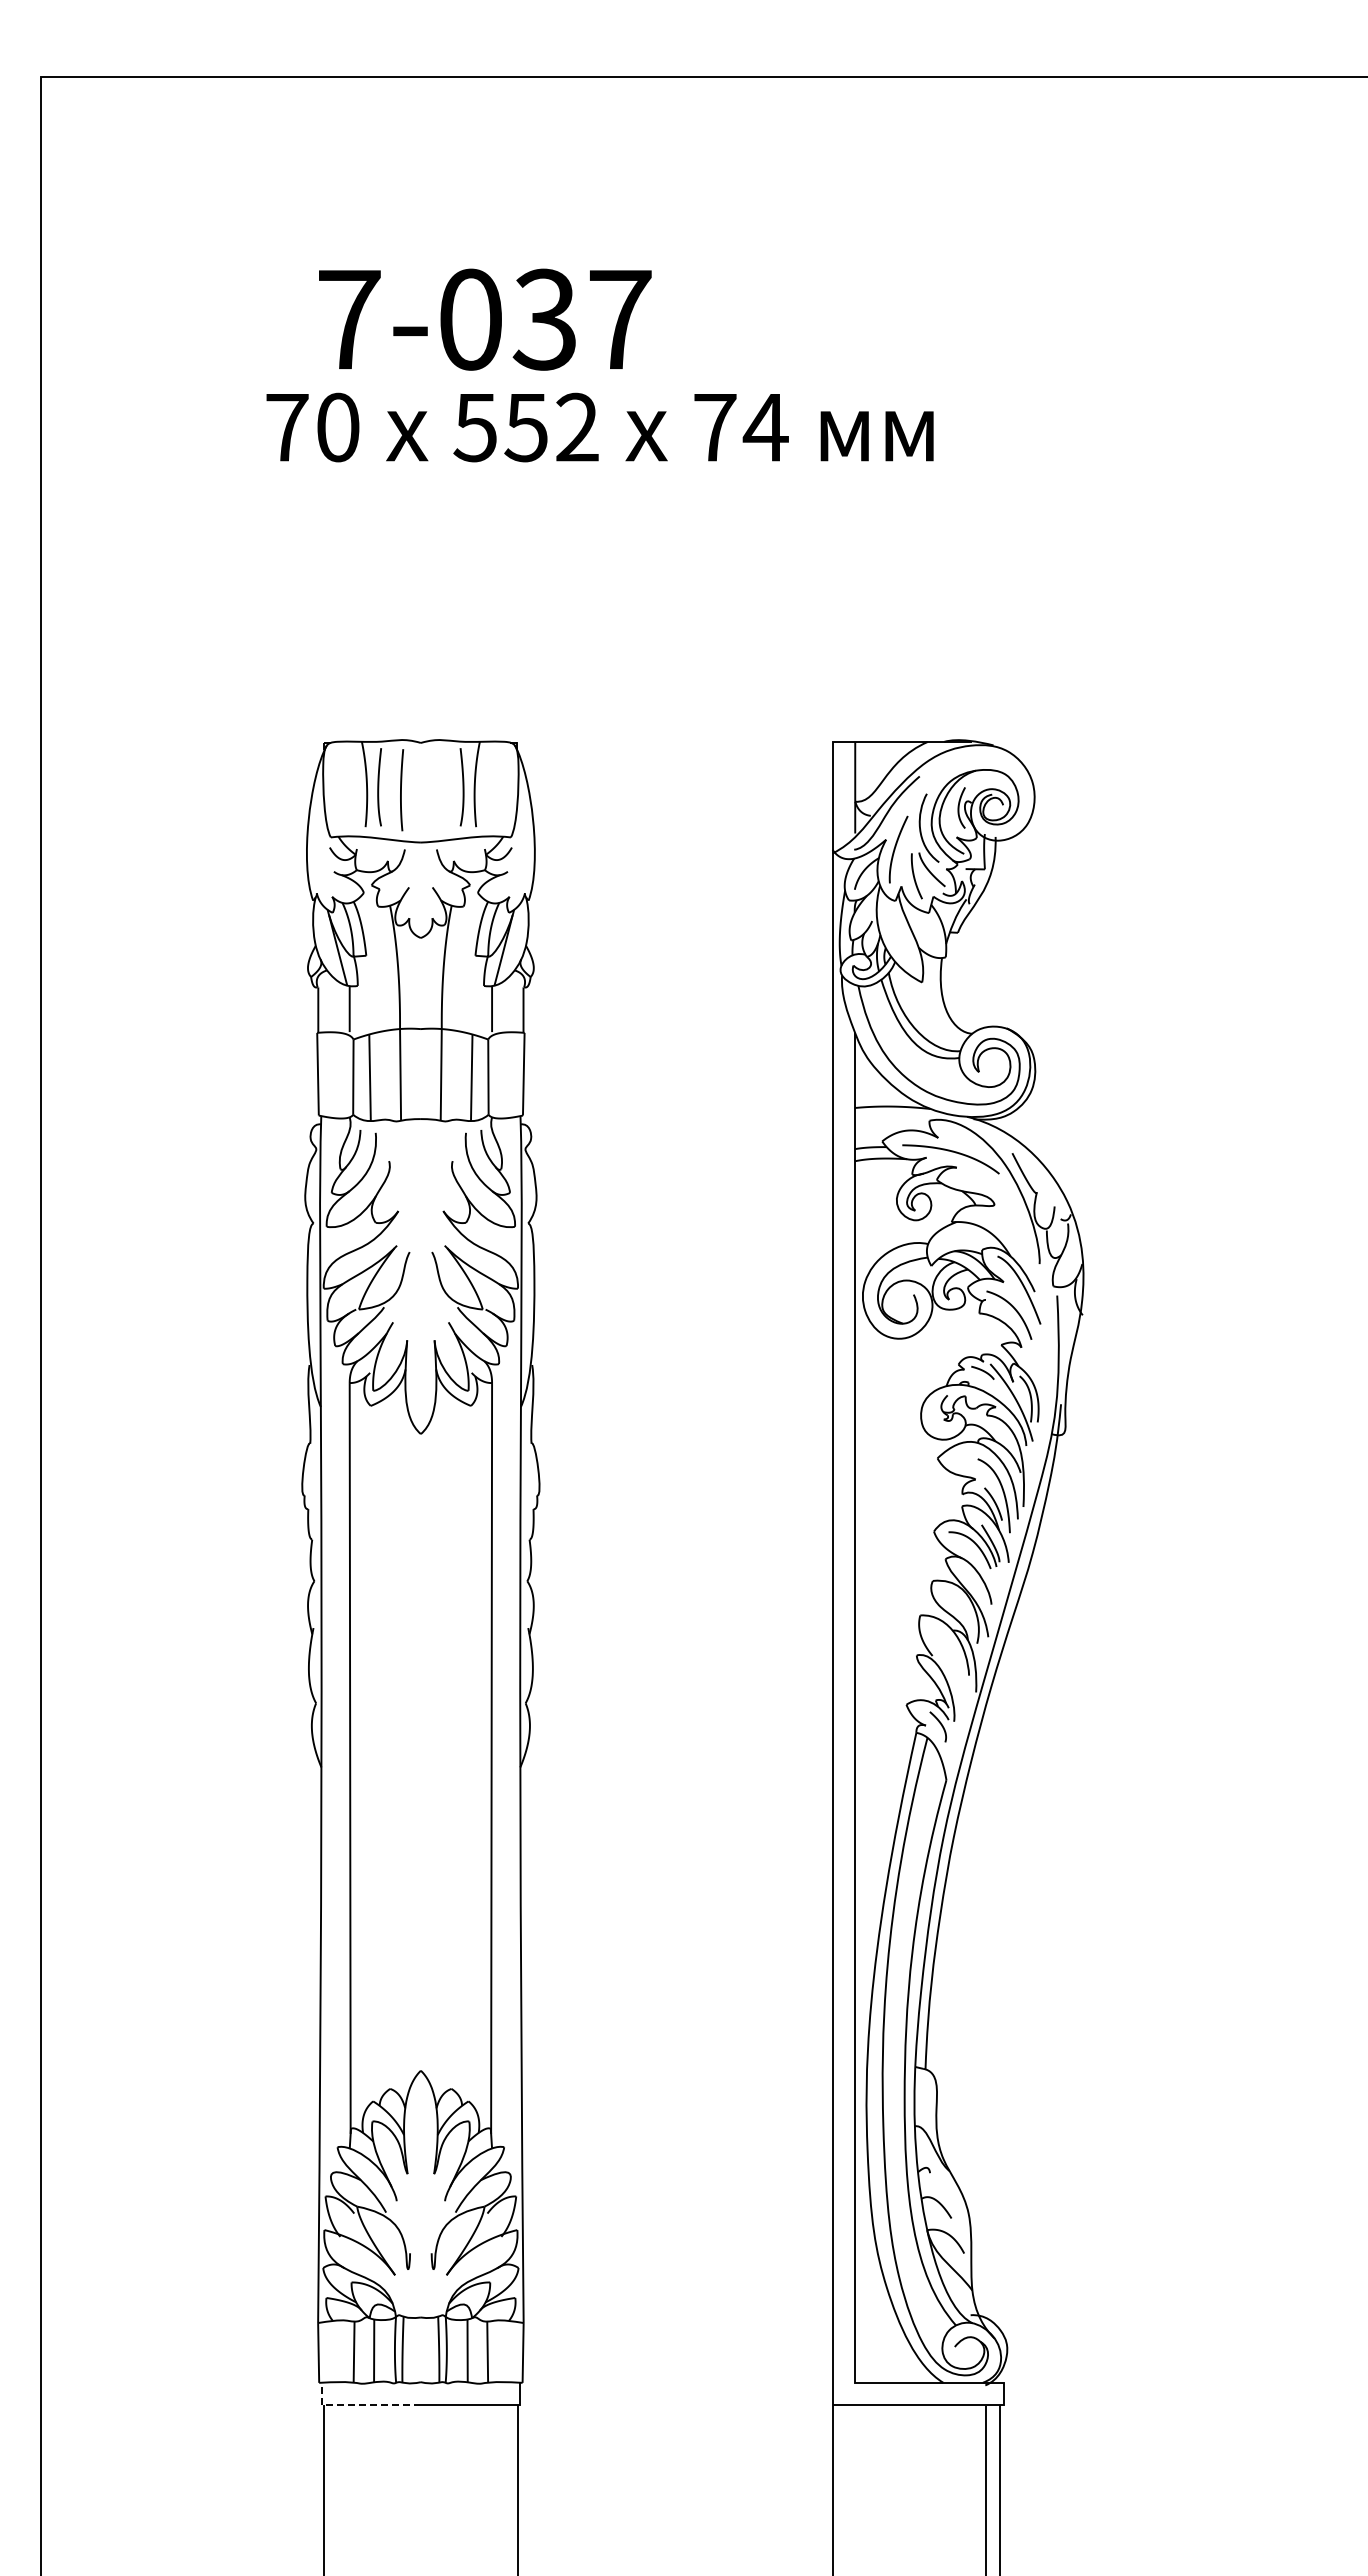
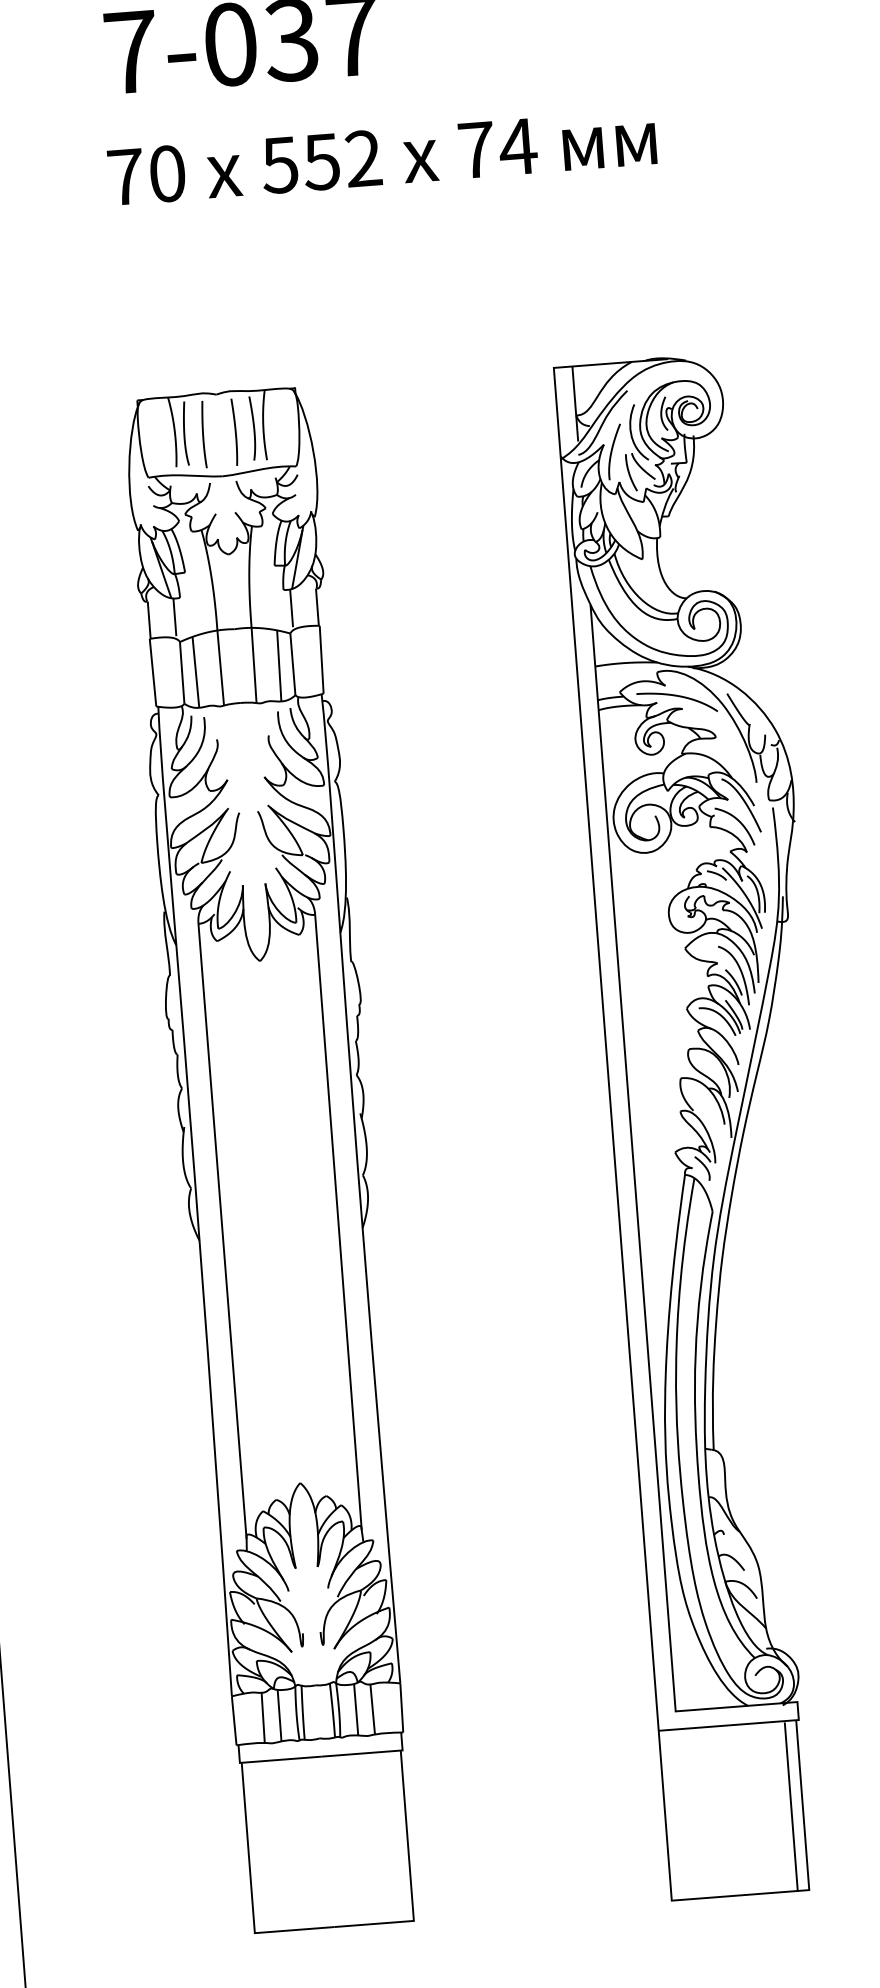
text: (599, 427) -> (381, 157), moved
curve: (439, 789) -> (234, 431), added
line: (359, 2404) -> (270, 1760), dashed -> solid

